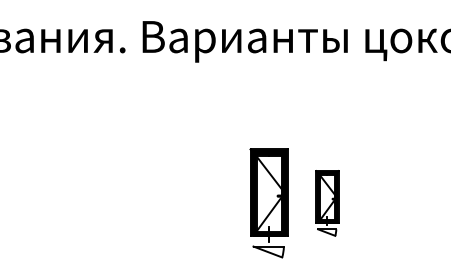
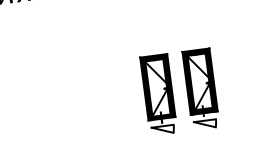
part: (327, 203) -> (201, 89), size x1.67

